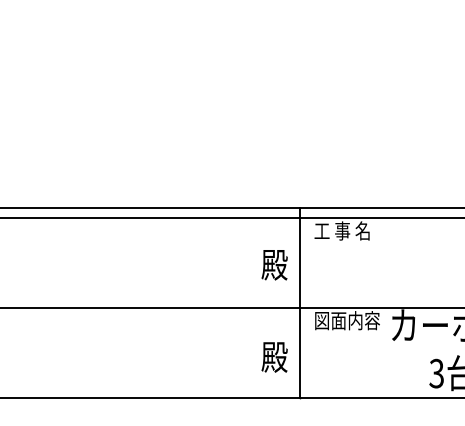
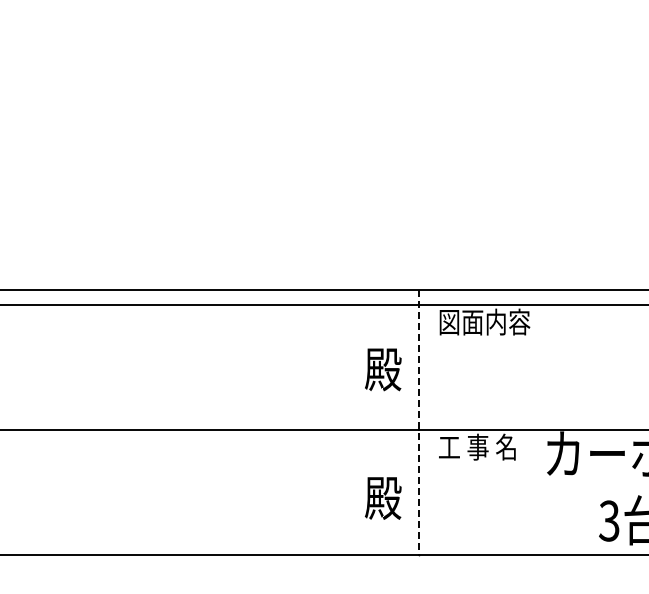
text: (347, 230) -> (484, 321), 工 事 名 -> 図面内容
line: (299, 303) -> (418, 423), solid -> dashed
text: (347, 320) -> (484, 446), 図面内容 -> 工 事 名

